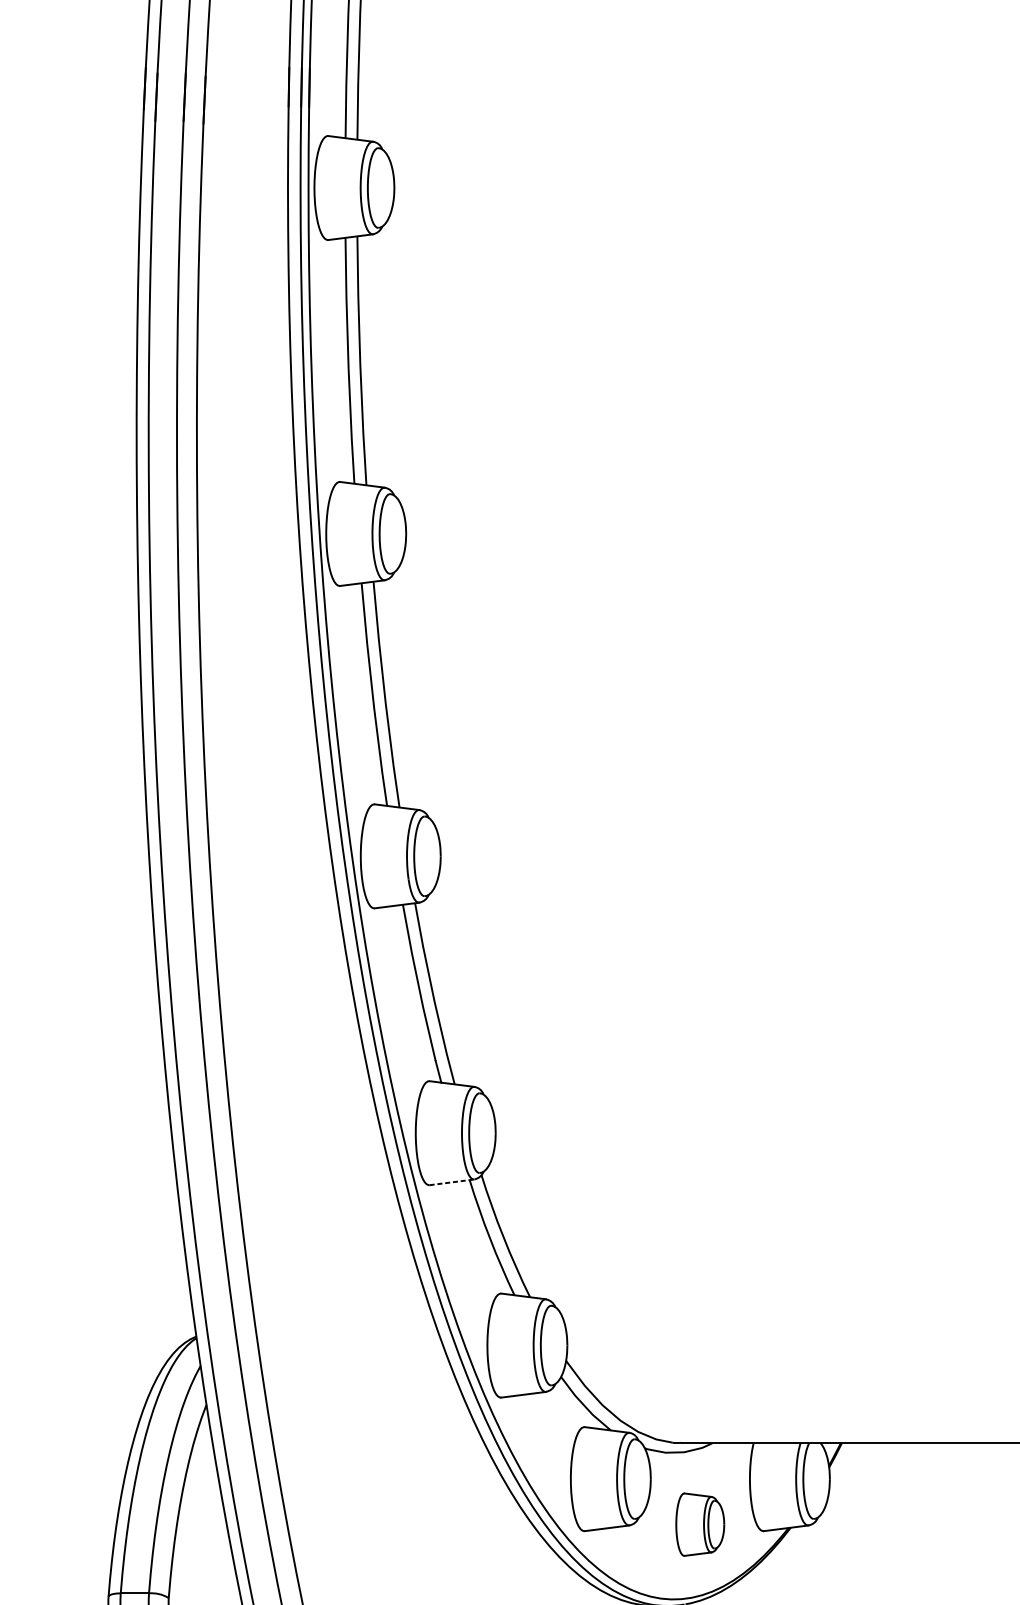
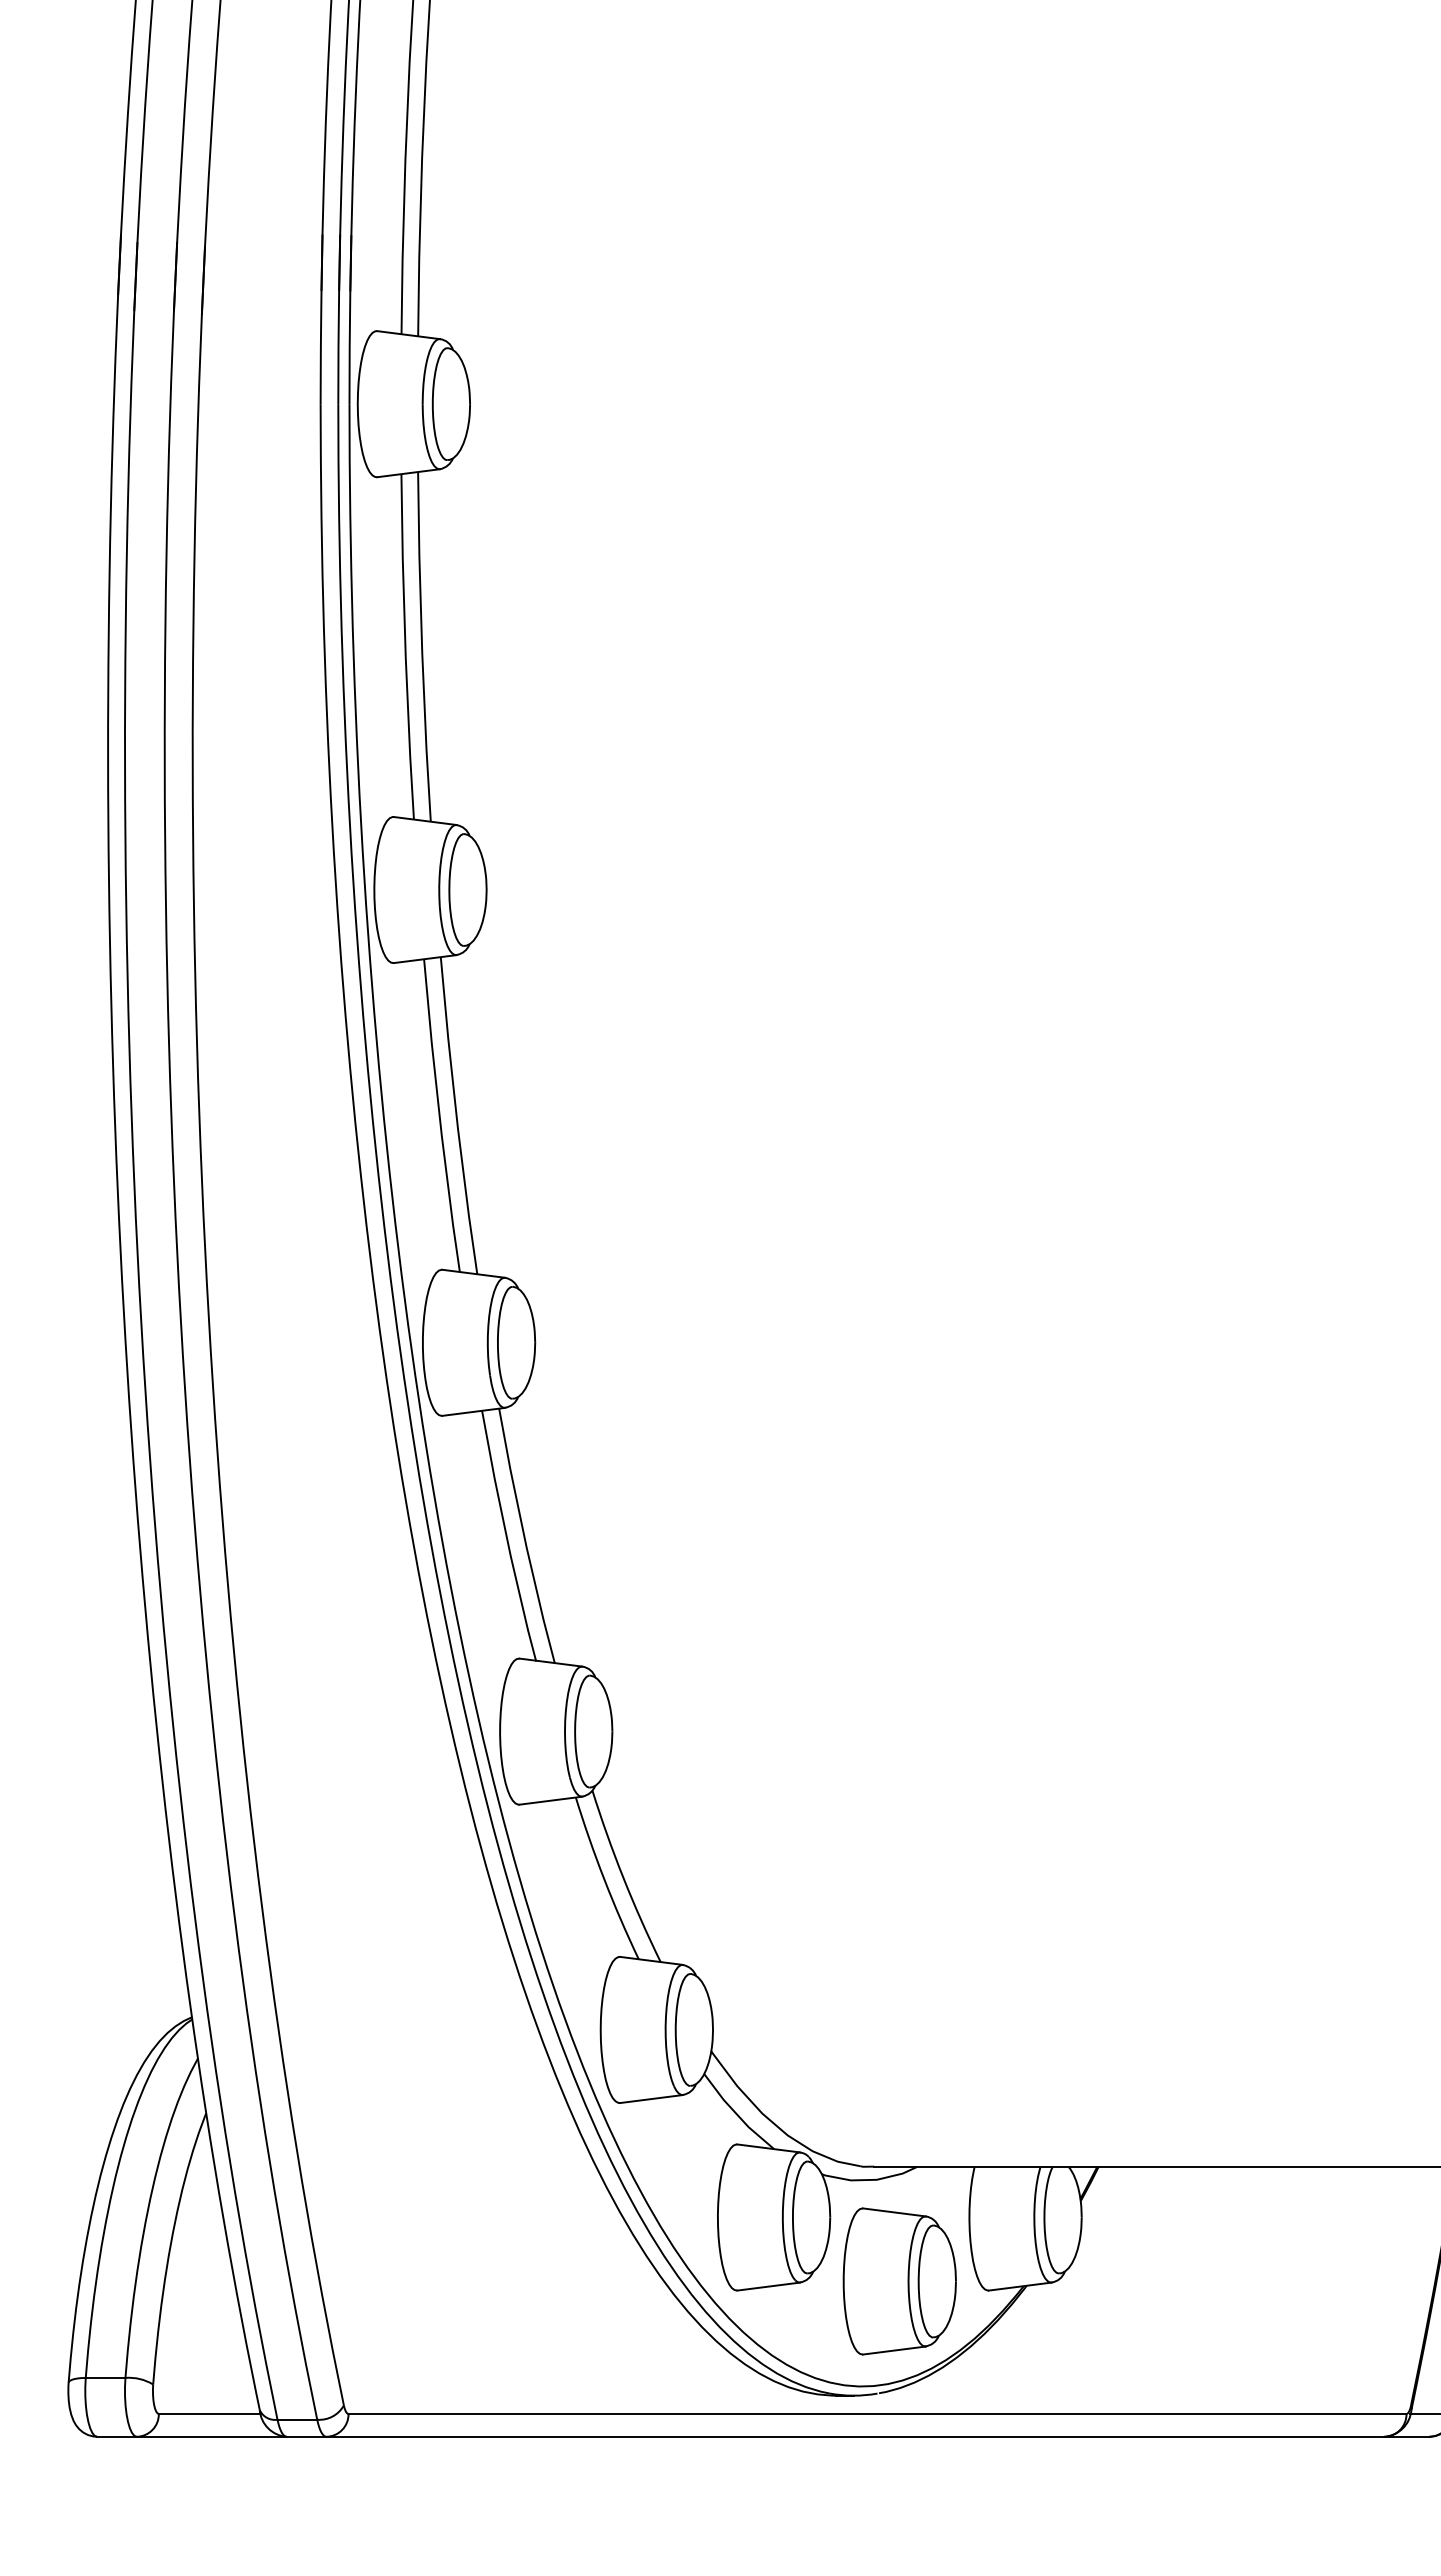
line: (452, 1182) -> (551, 1800), dashed -> solid
part: (700, 1524) -> (899, 2281), size x1.67

